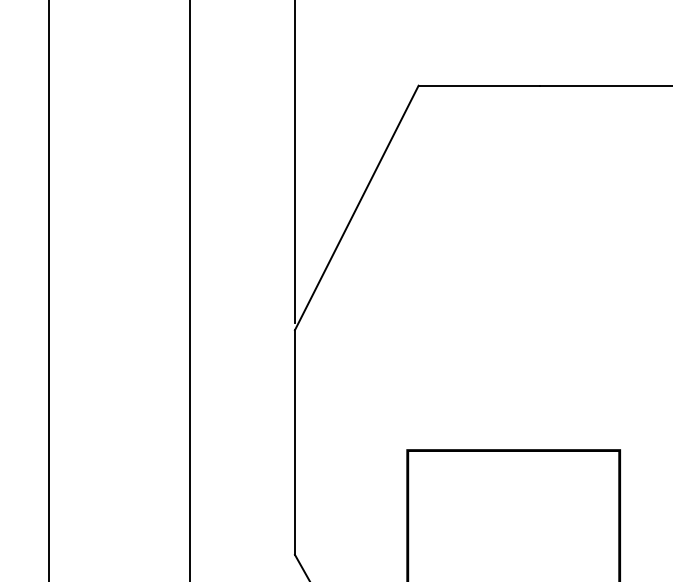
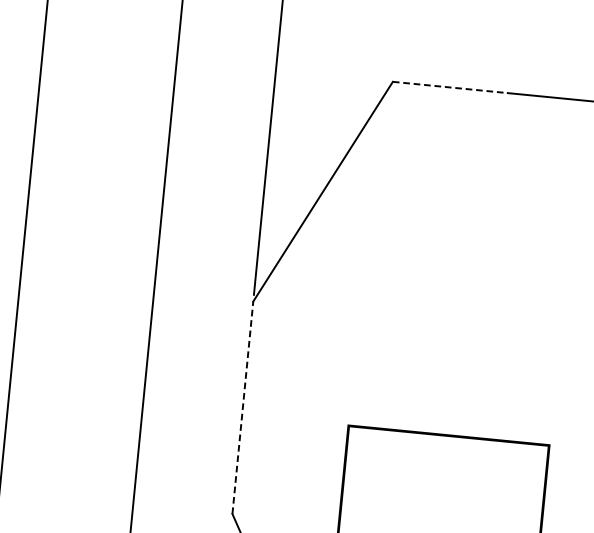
line: (479, 85) -> (450, 87), solid -> dashed
line: (294, 442) -> (242, 407), solid -> dashed

